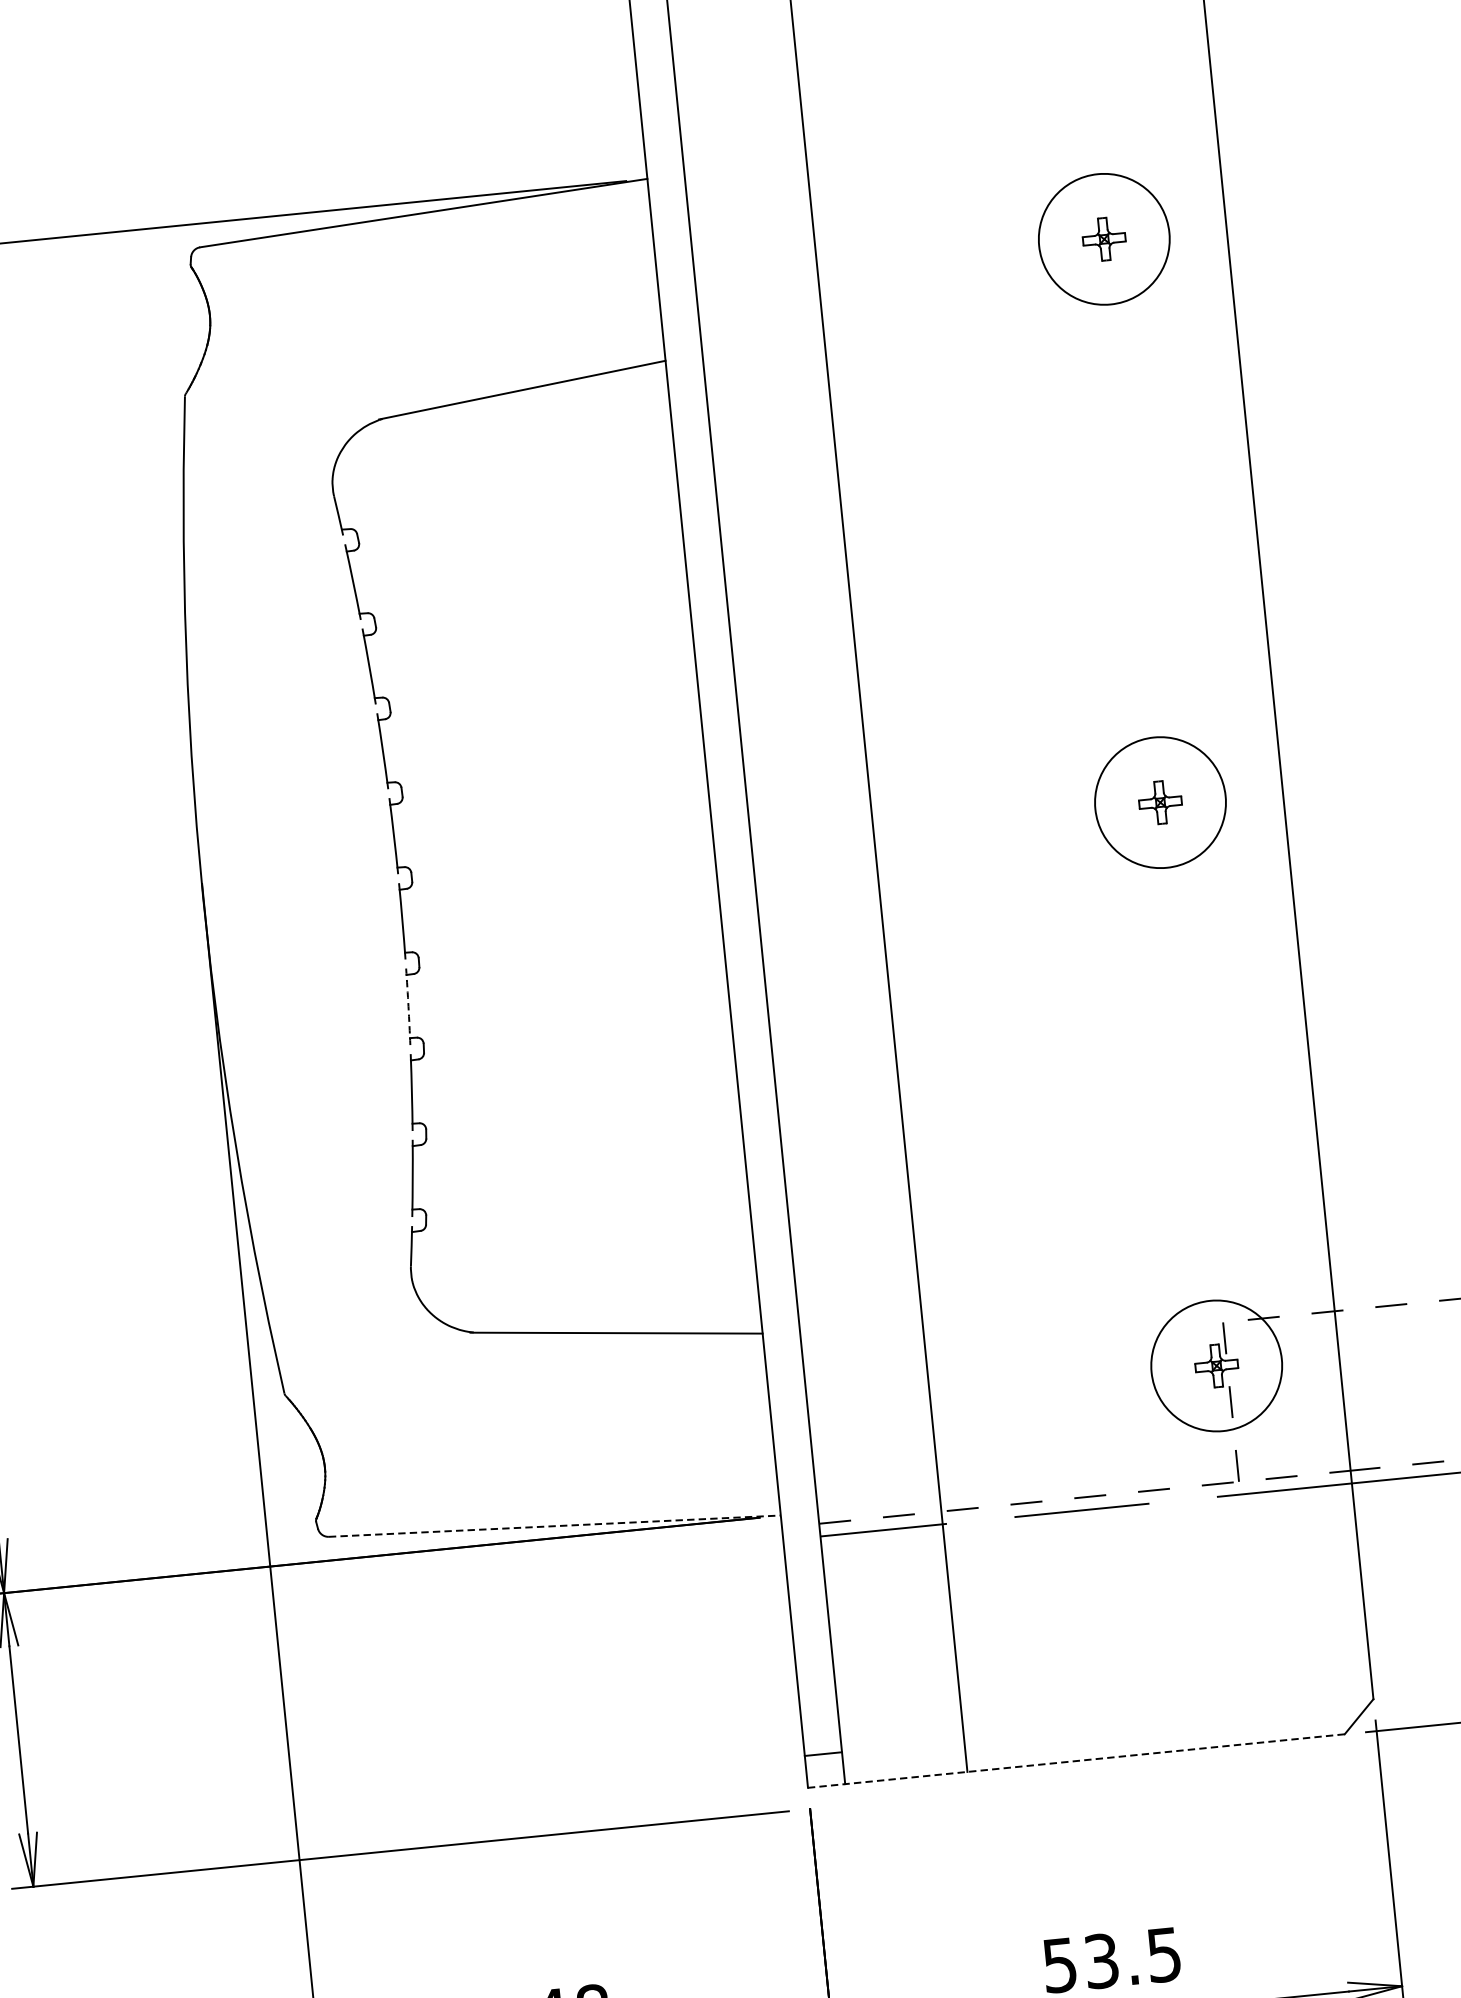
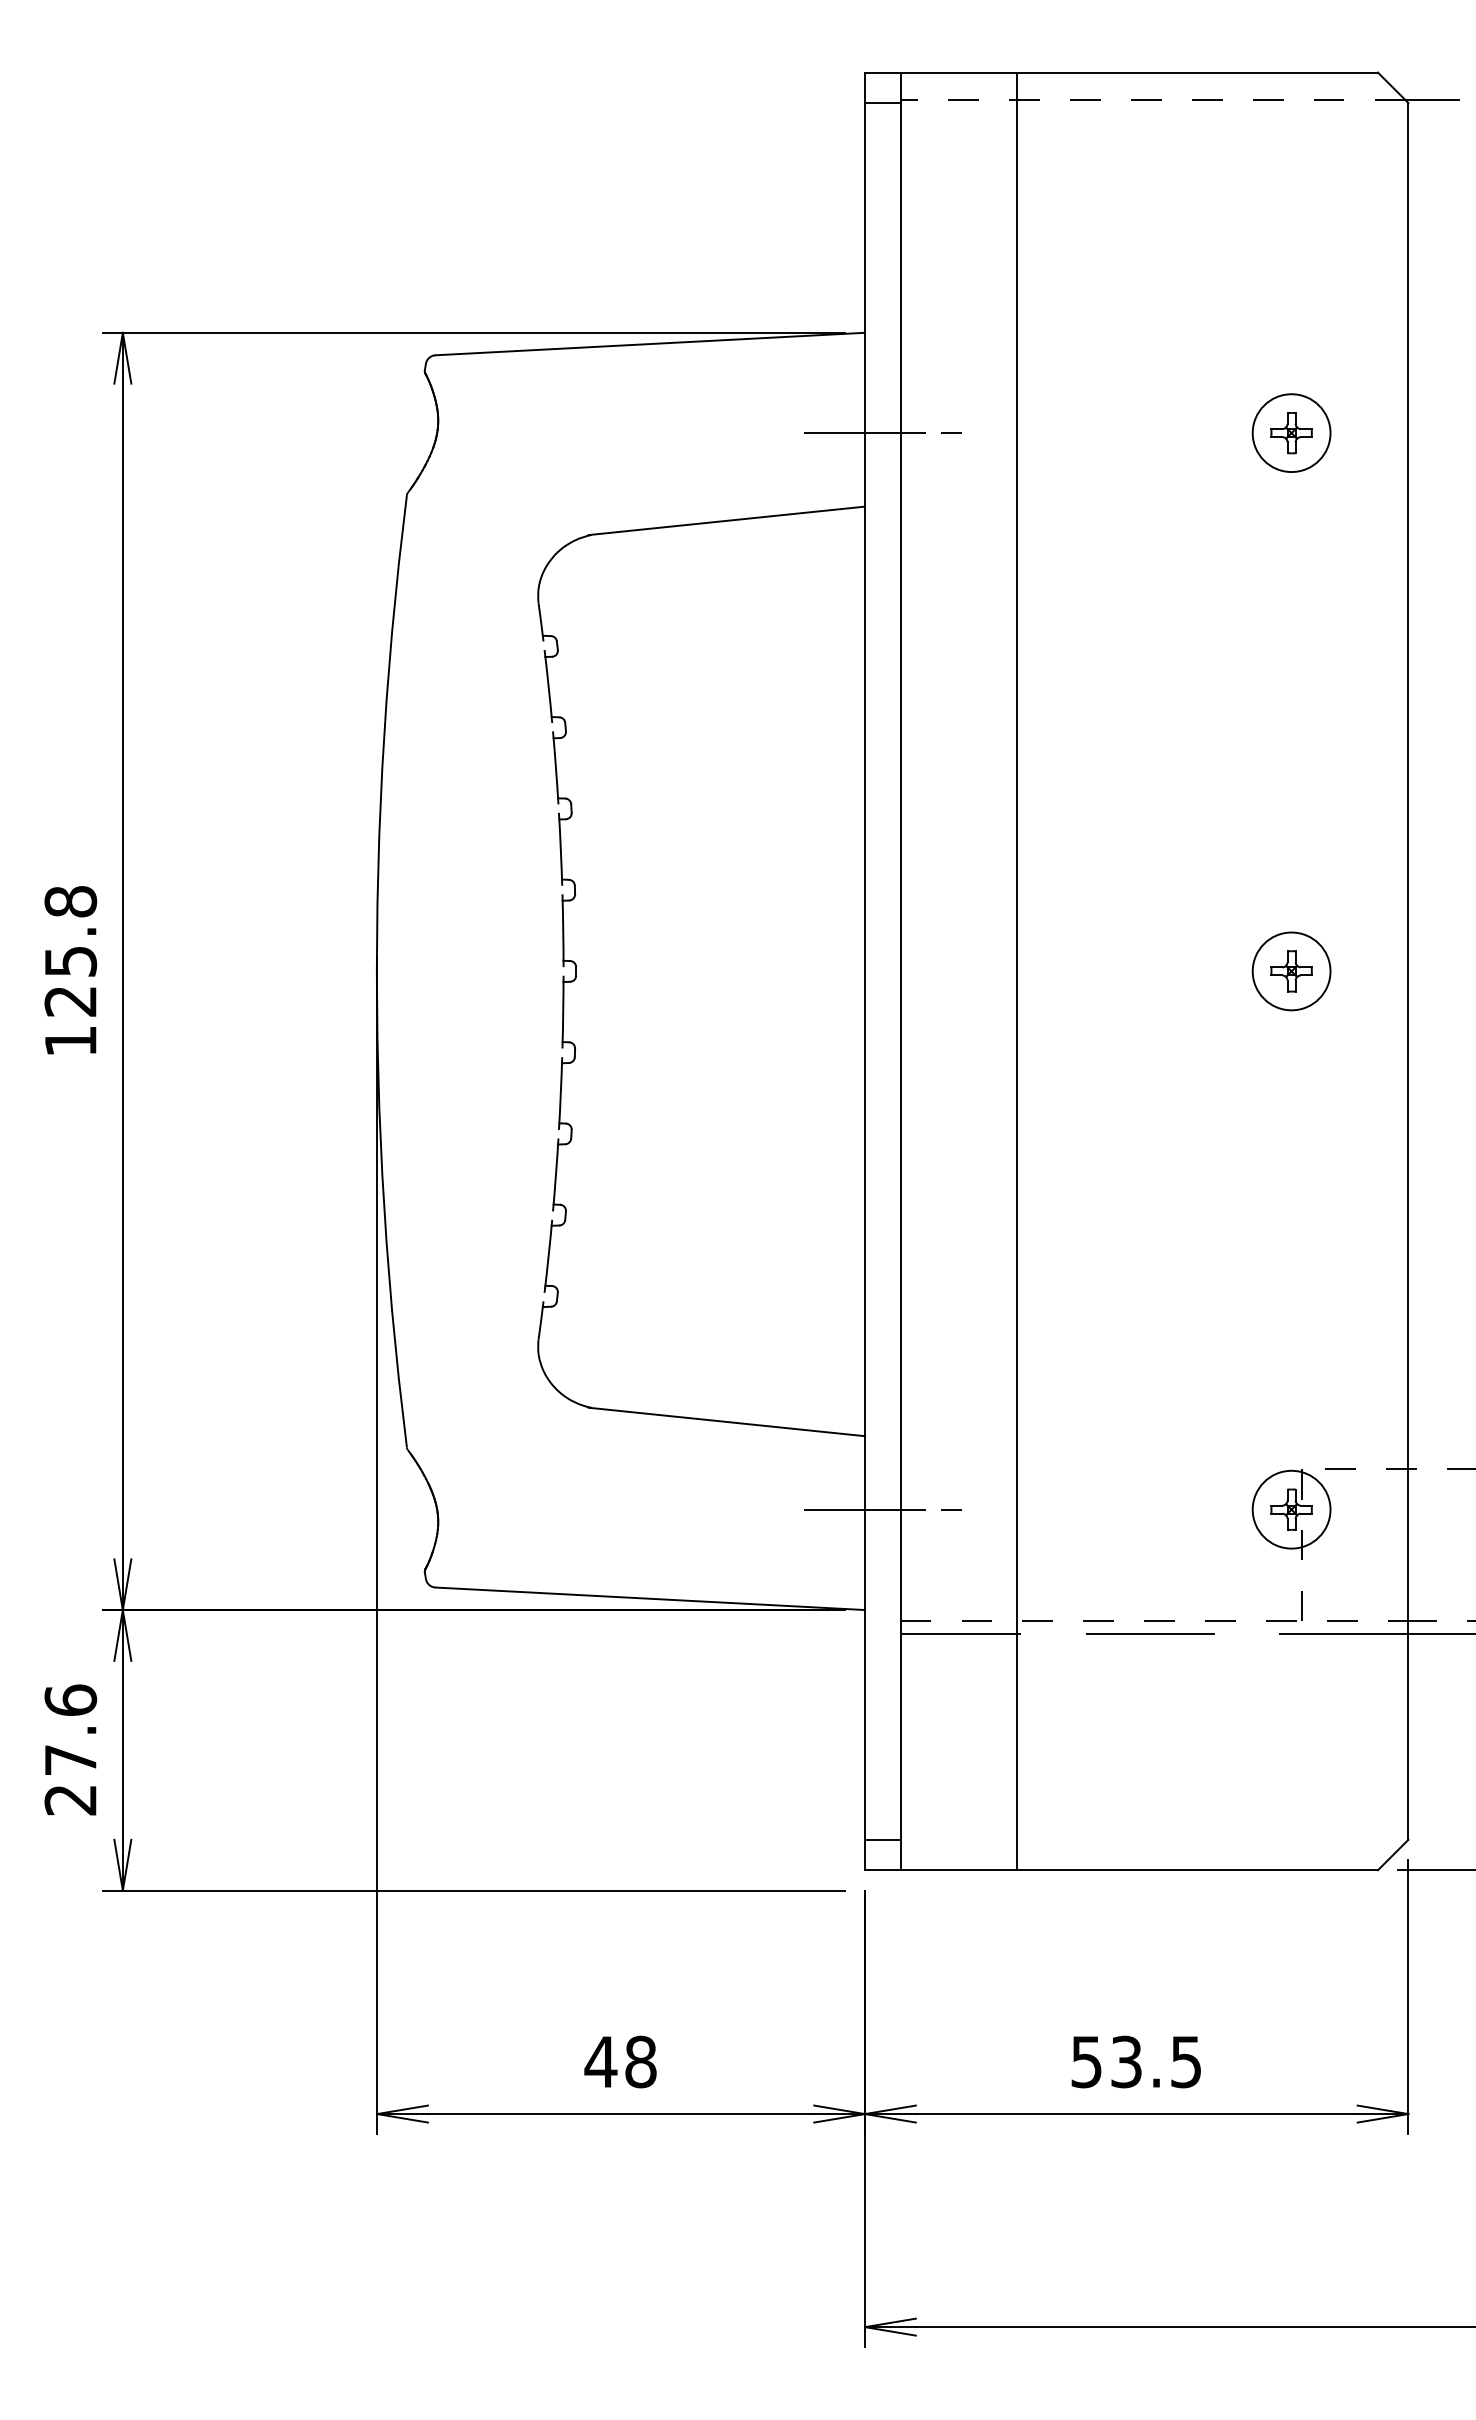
circle: (1104, 239) -> (1291, 433), size x0.62
line: (676, 282) -> (882, 433), added
circle: (1160, 802) -> (1291, 971), size x0.62
arc: (408, 1006) -> (560, 1093), dashed -> solid
circle: (1216, 1365) -> (1291, 1509), size x0.62
line: (788, 1408) -> (882, 1509), added
line: (555, 1525) -> (650, 1598), dashed -> solid
line: (1076, 1761) -> (1121, 1870), dashed -> solid

